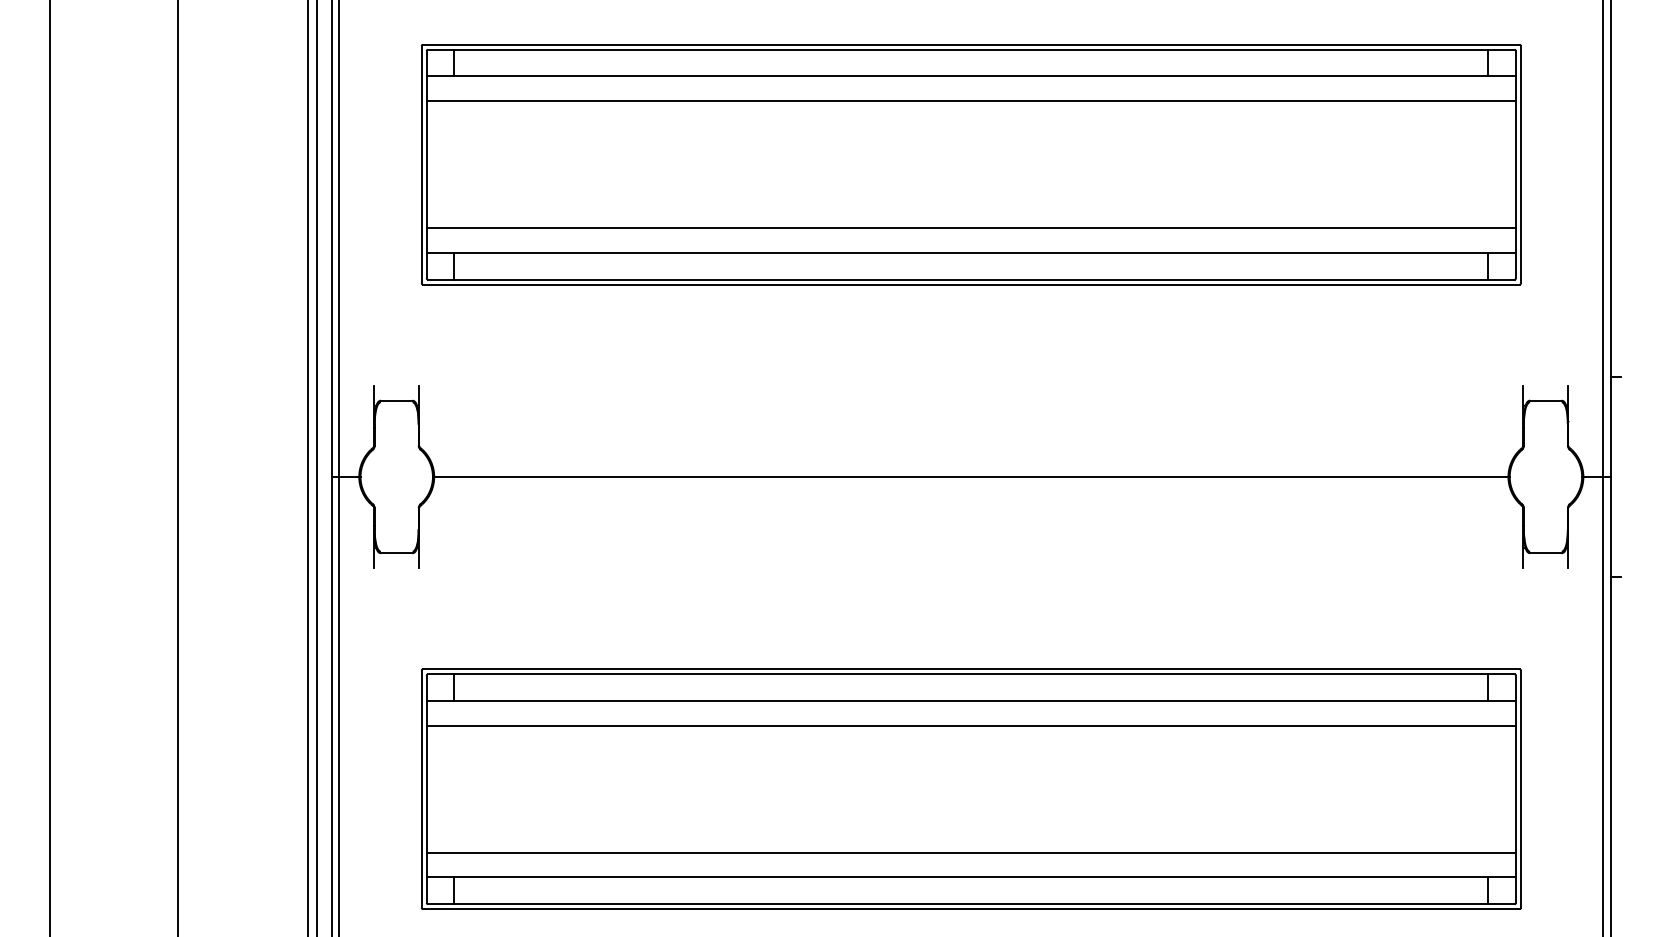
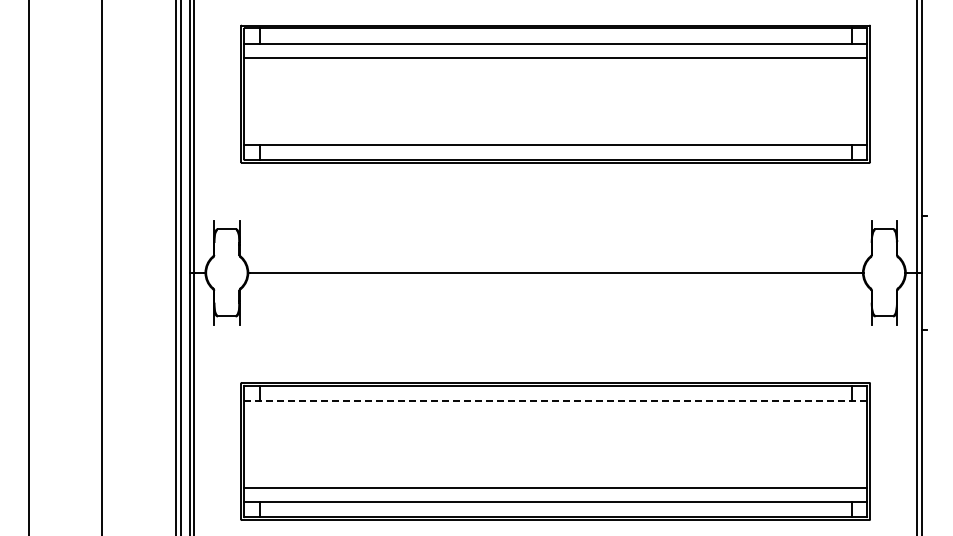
line: (971, 228) -> (555, 130), removed
line: (971, 701) -> (555, 401), solid -> dashed
line: (971, 726) -> (555, 415), removed

